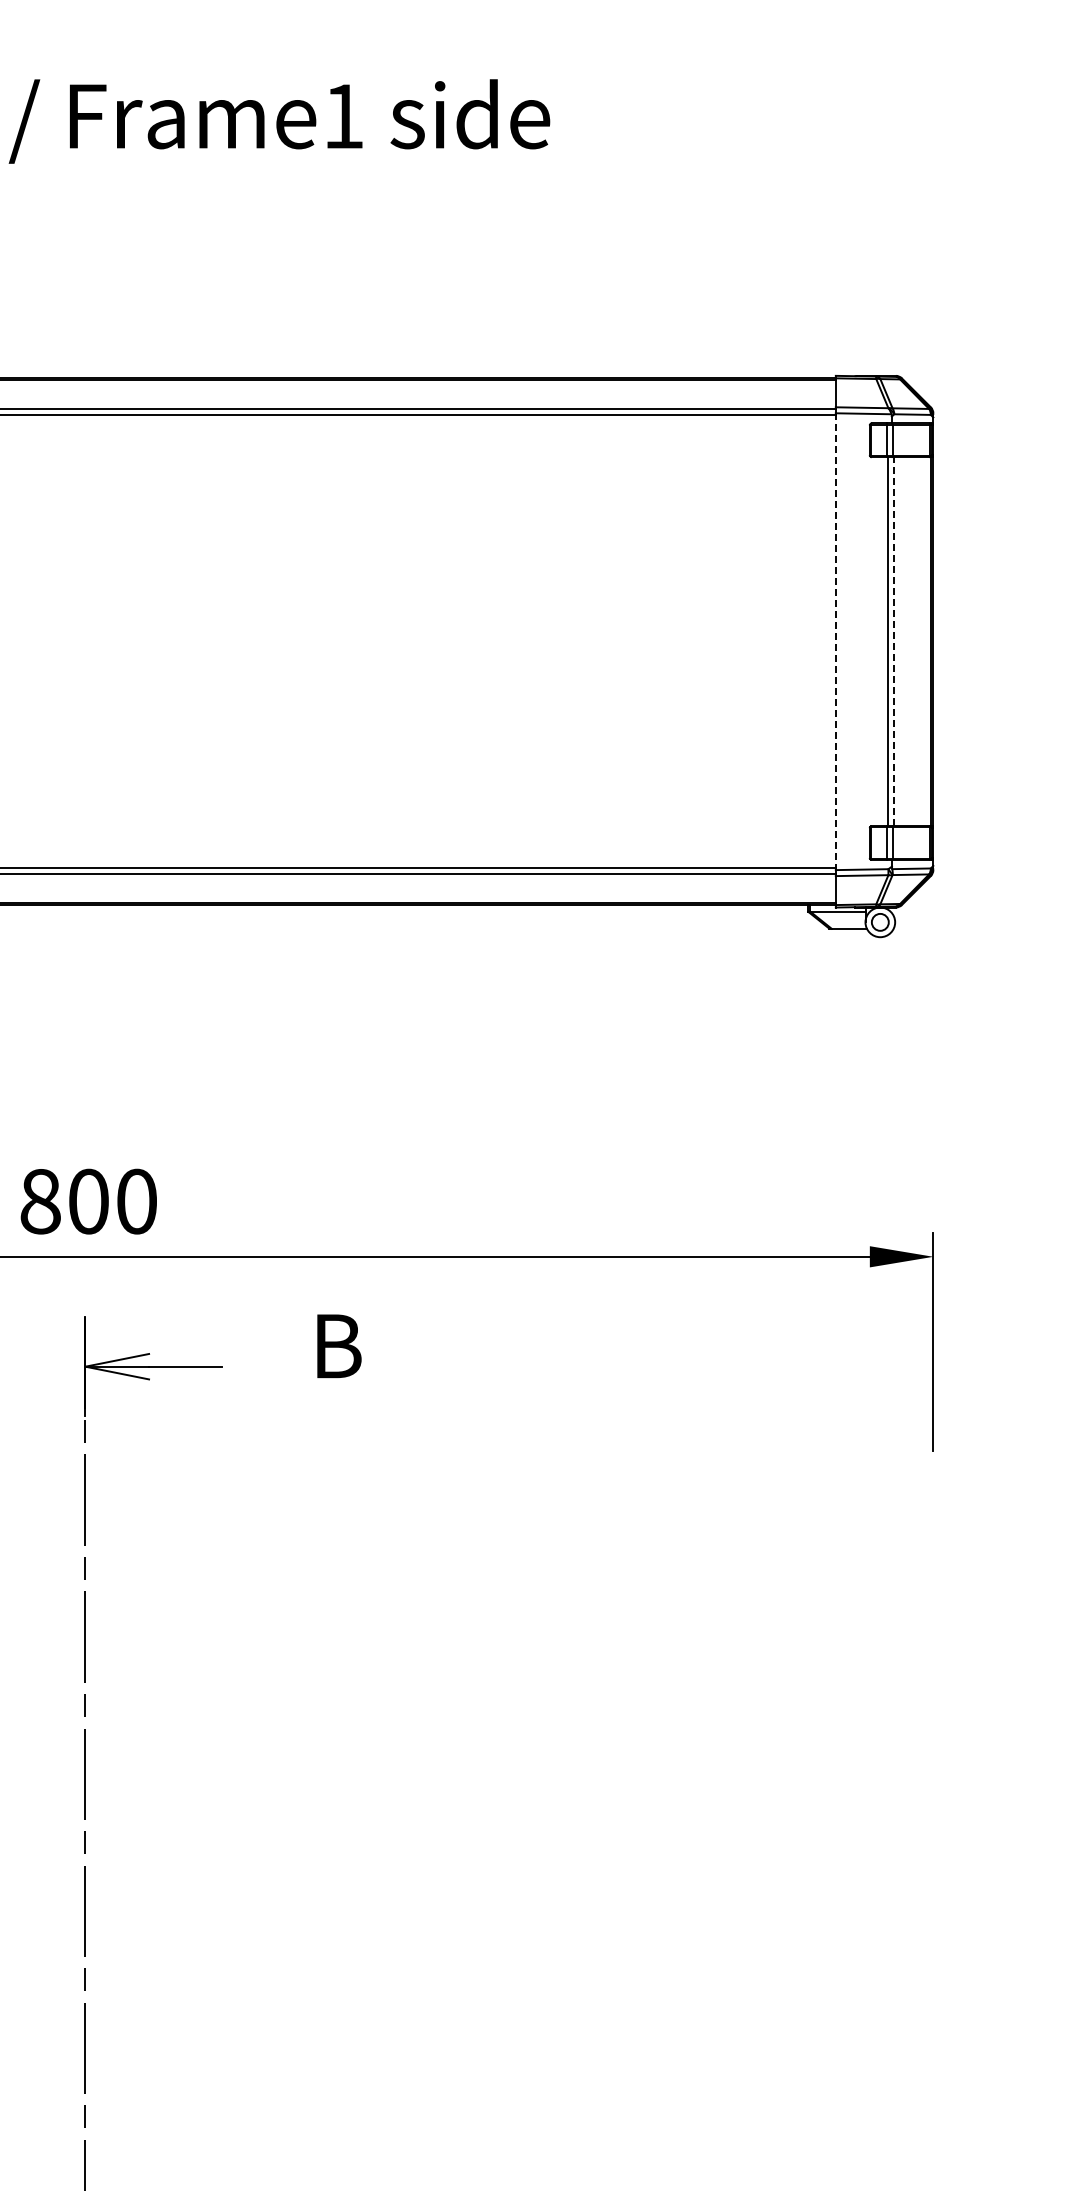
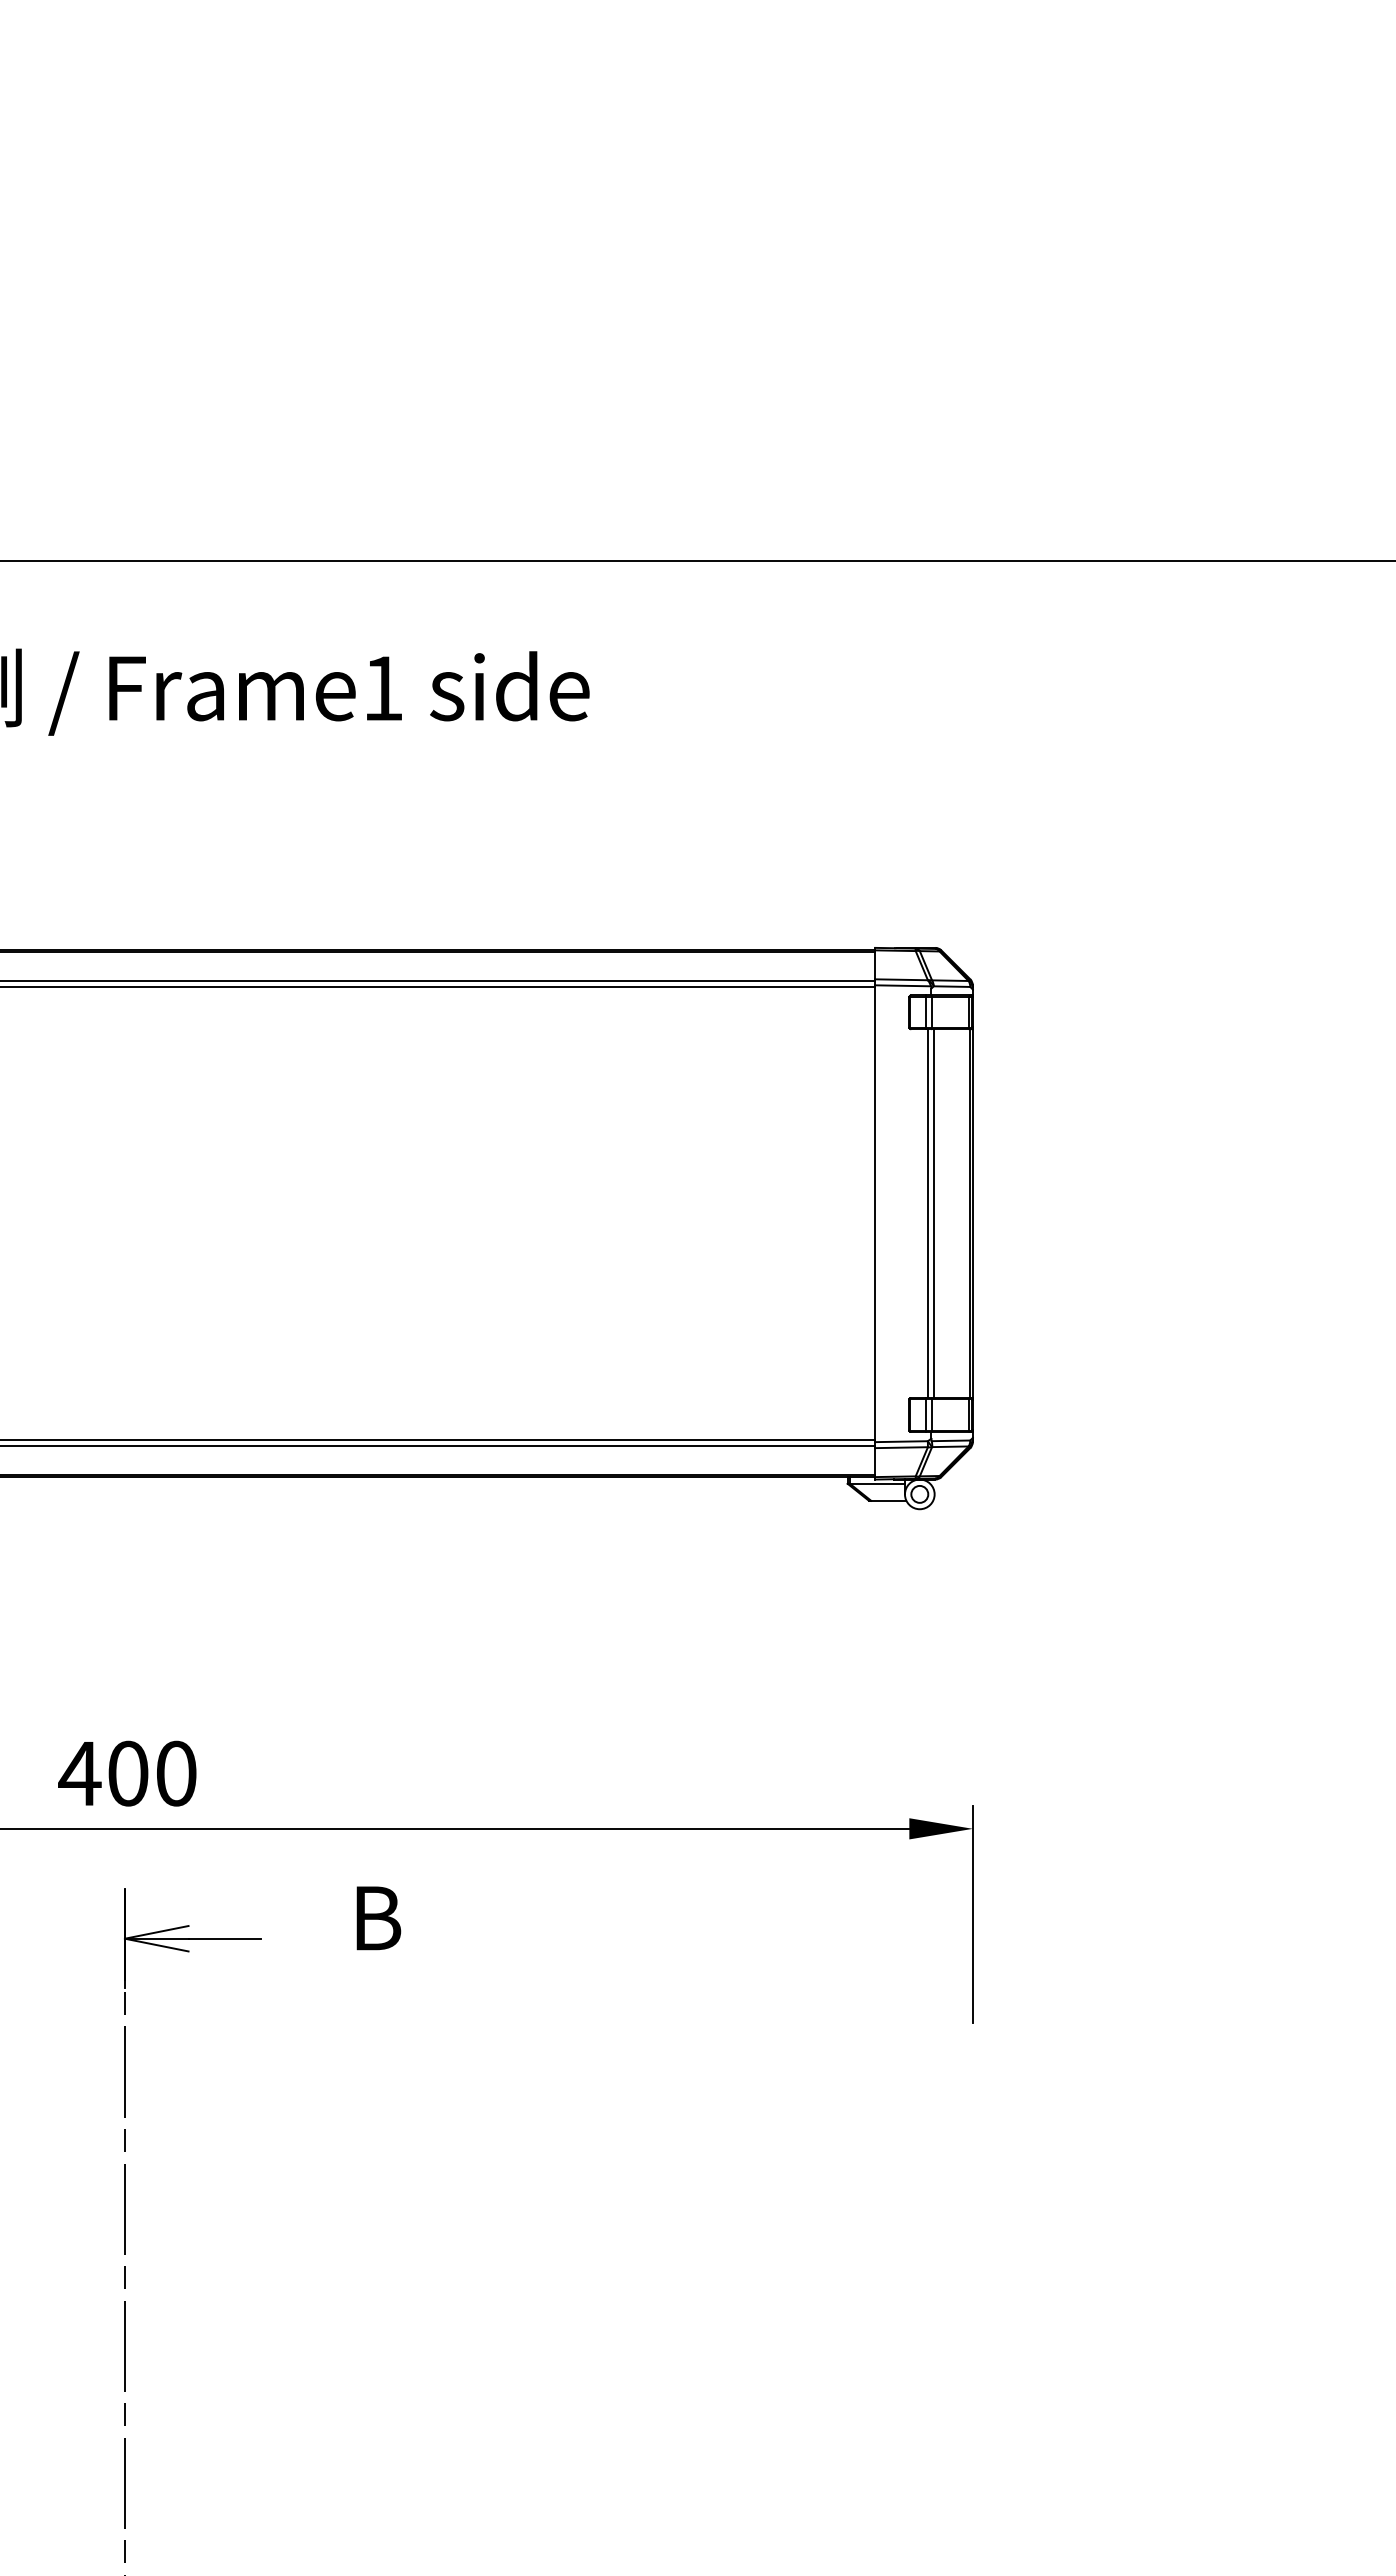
line: (894, 641) -> (933, 1213), dashed -> solid
line: (836, 642) -> (875, 1214), dashed -> solid
text: (40, 1201) -> (79, 1773), 800 -> 400

